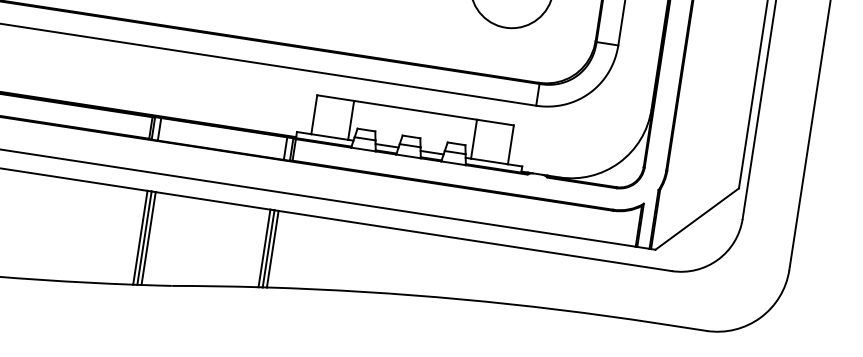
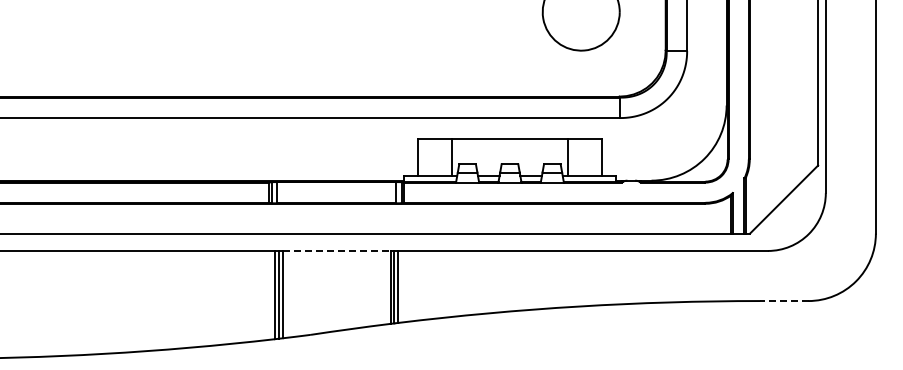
line: (213, 200) -> (336, 250), solid -> dashed
line: (680, 327) -> (783, 301), solid -> dashed

